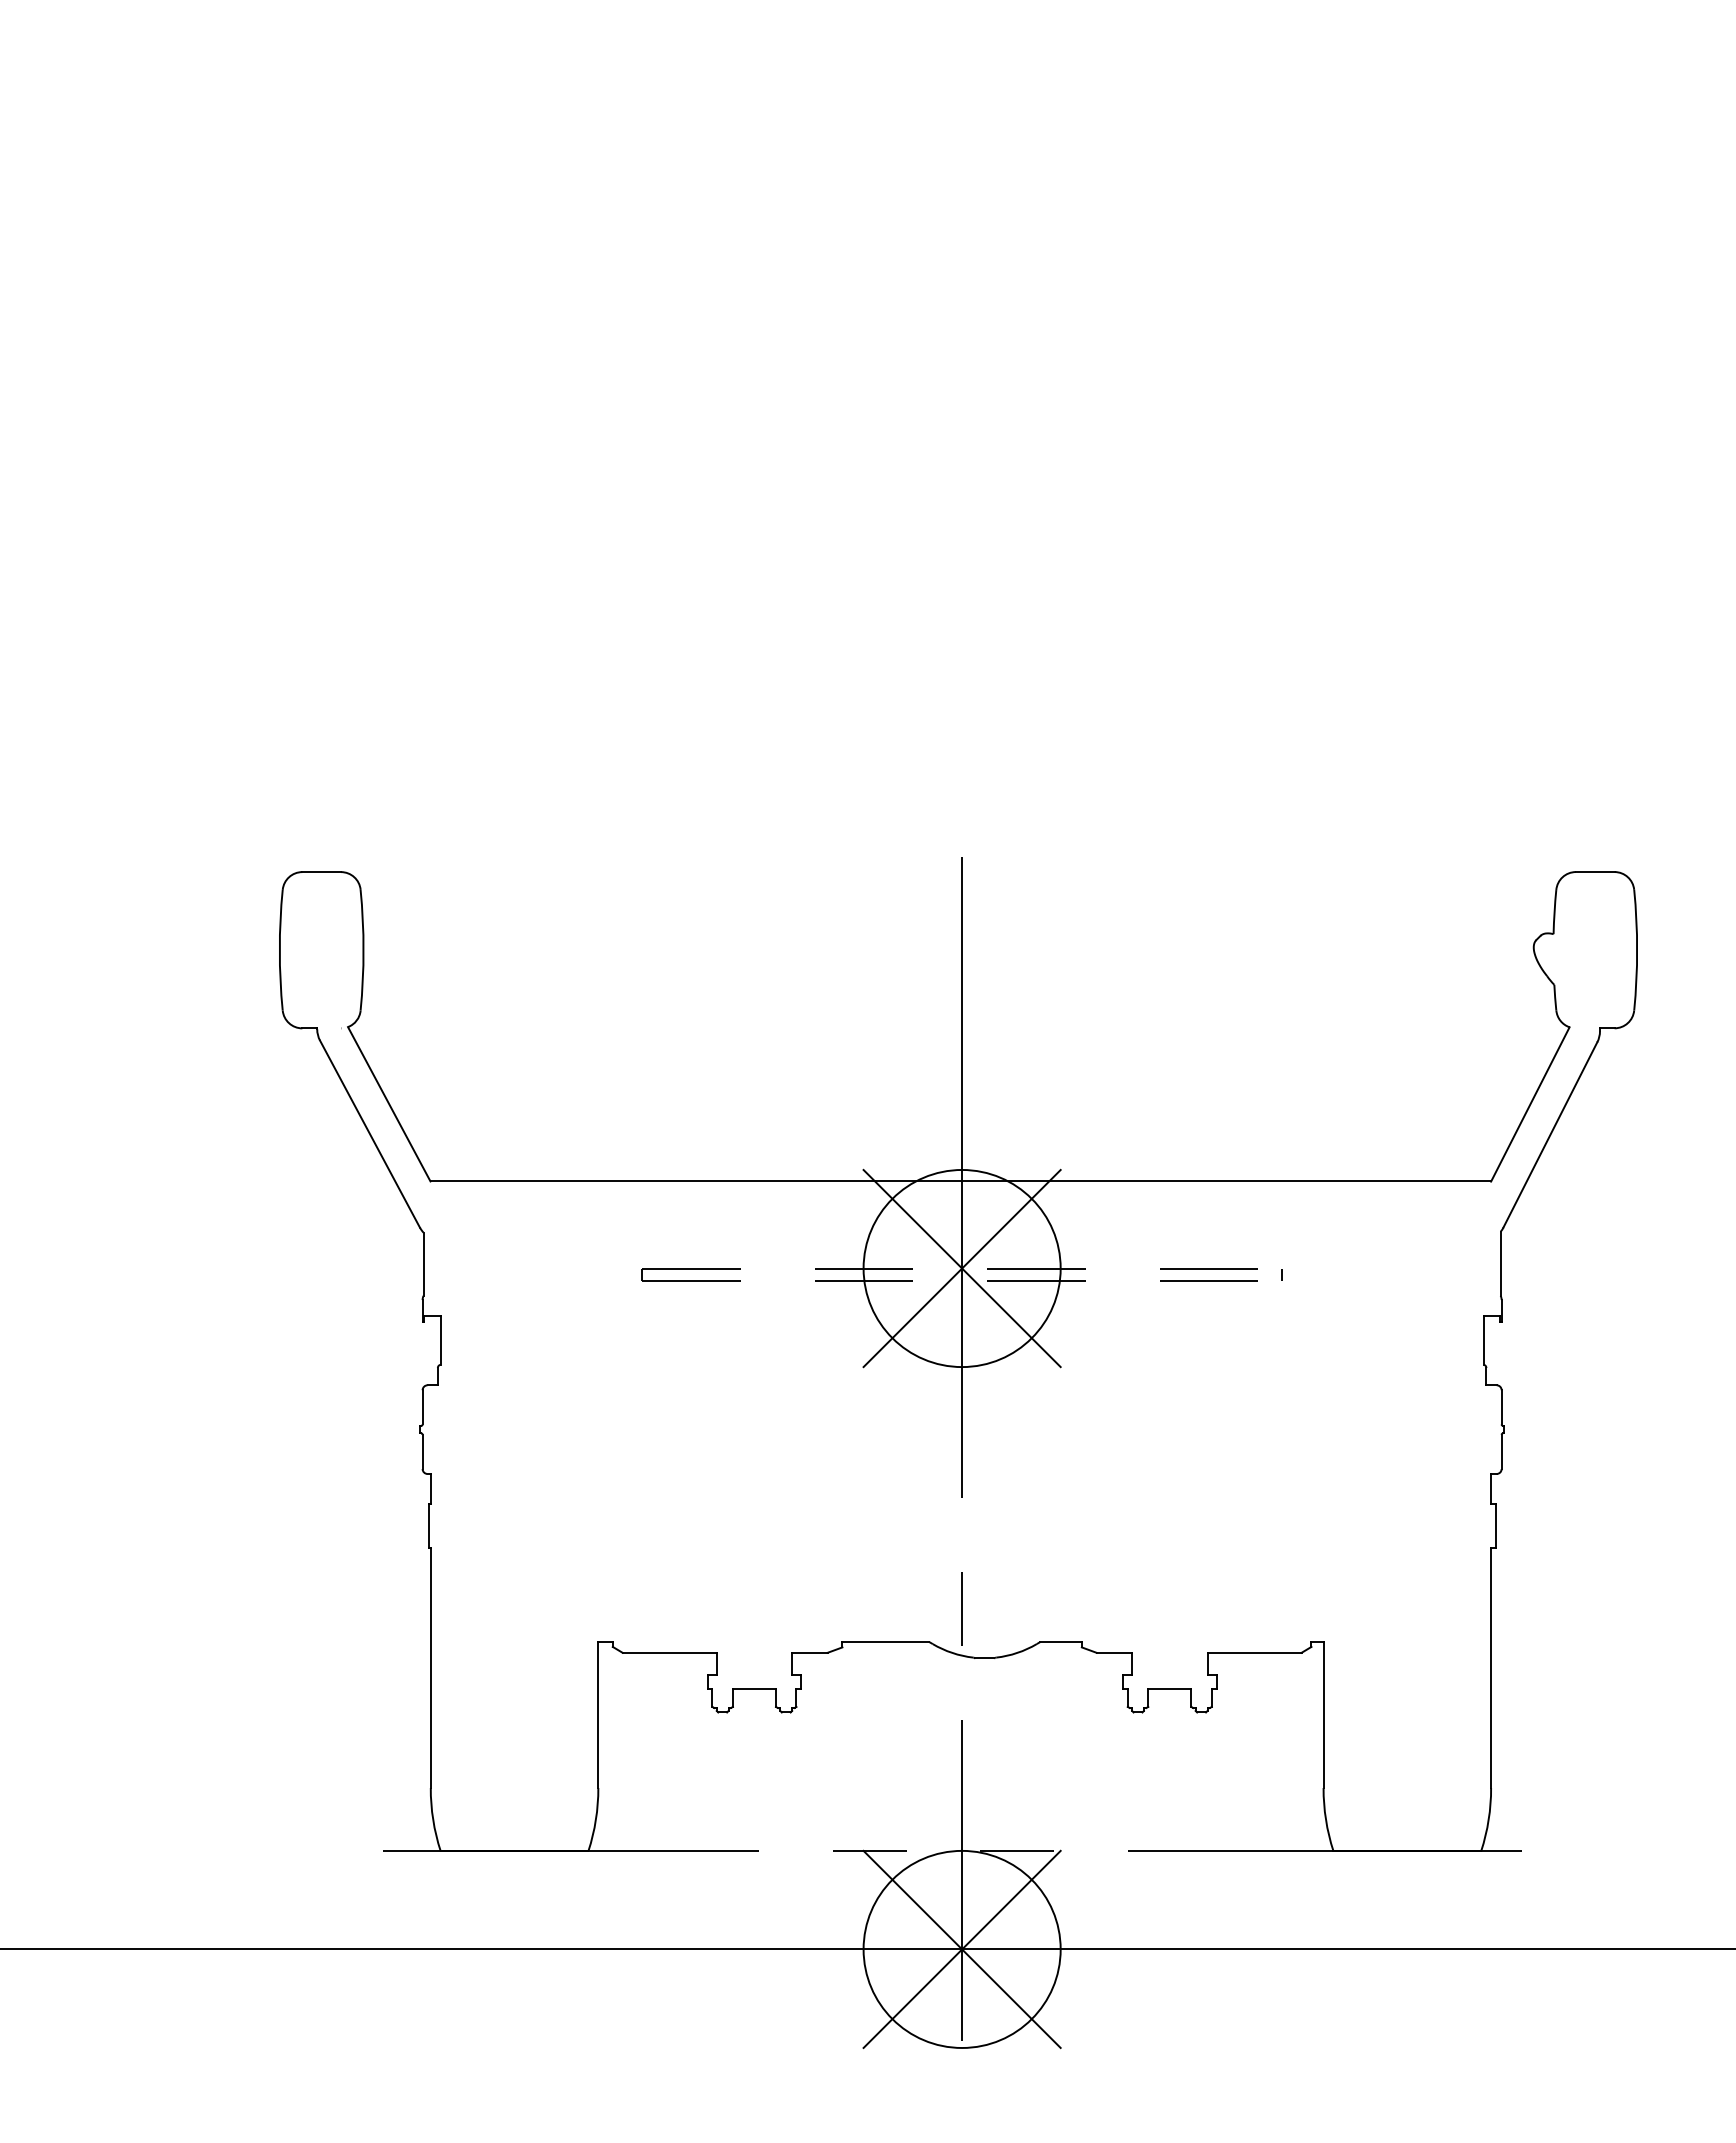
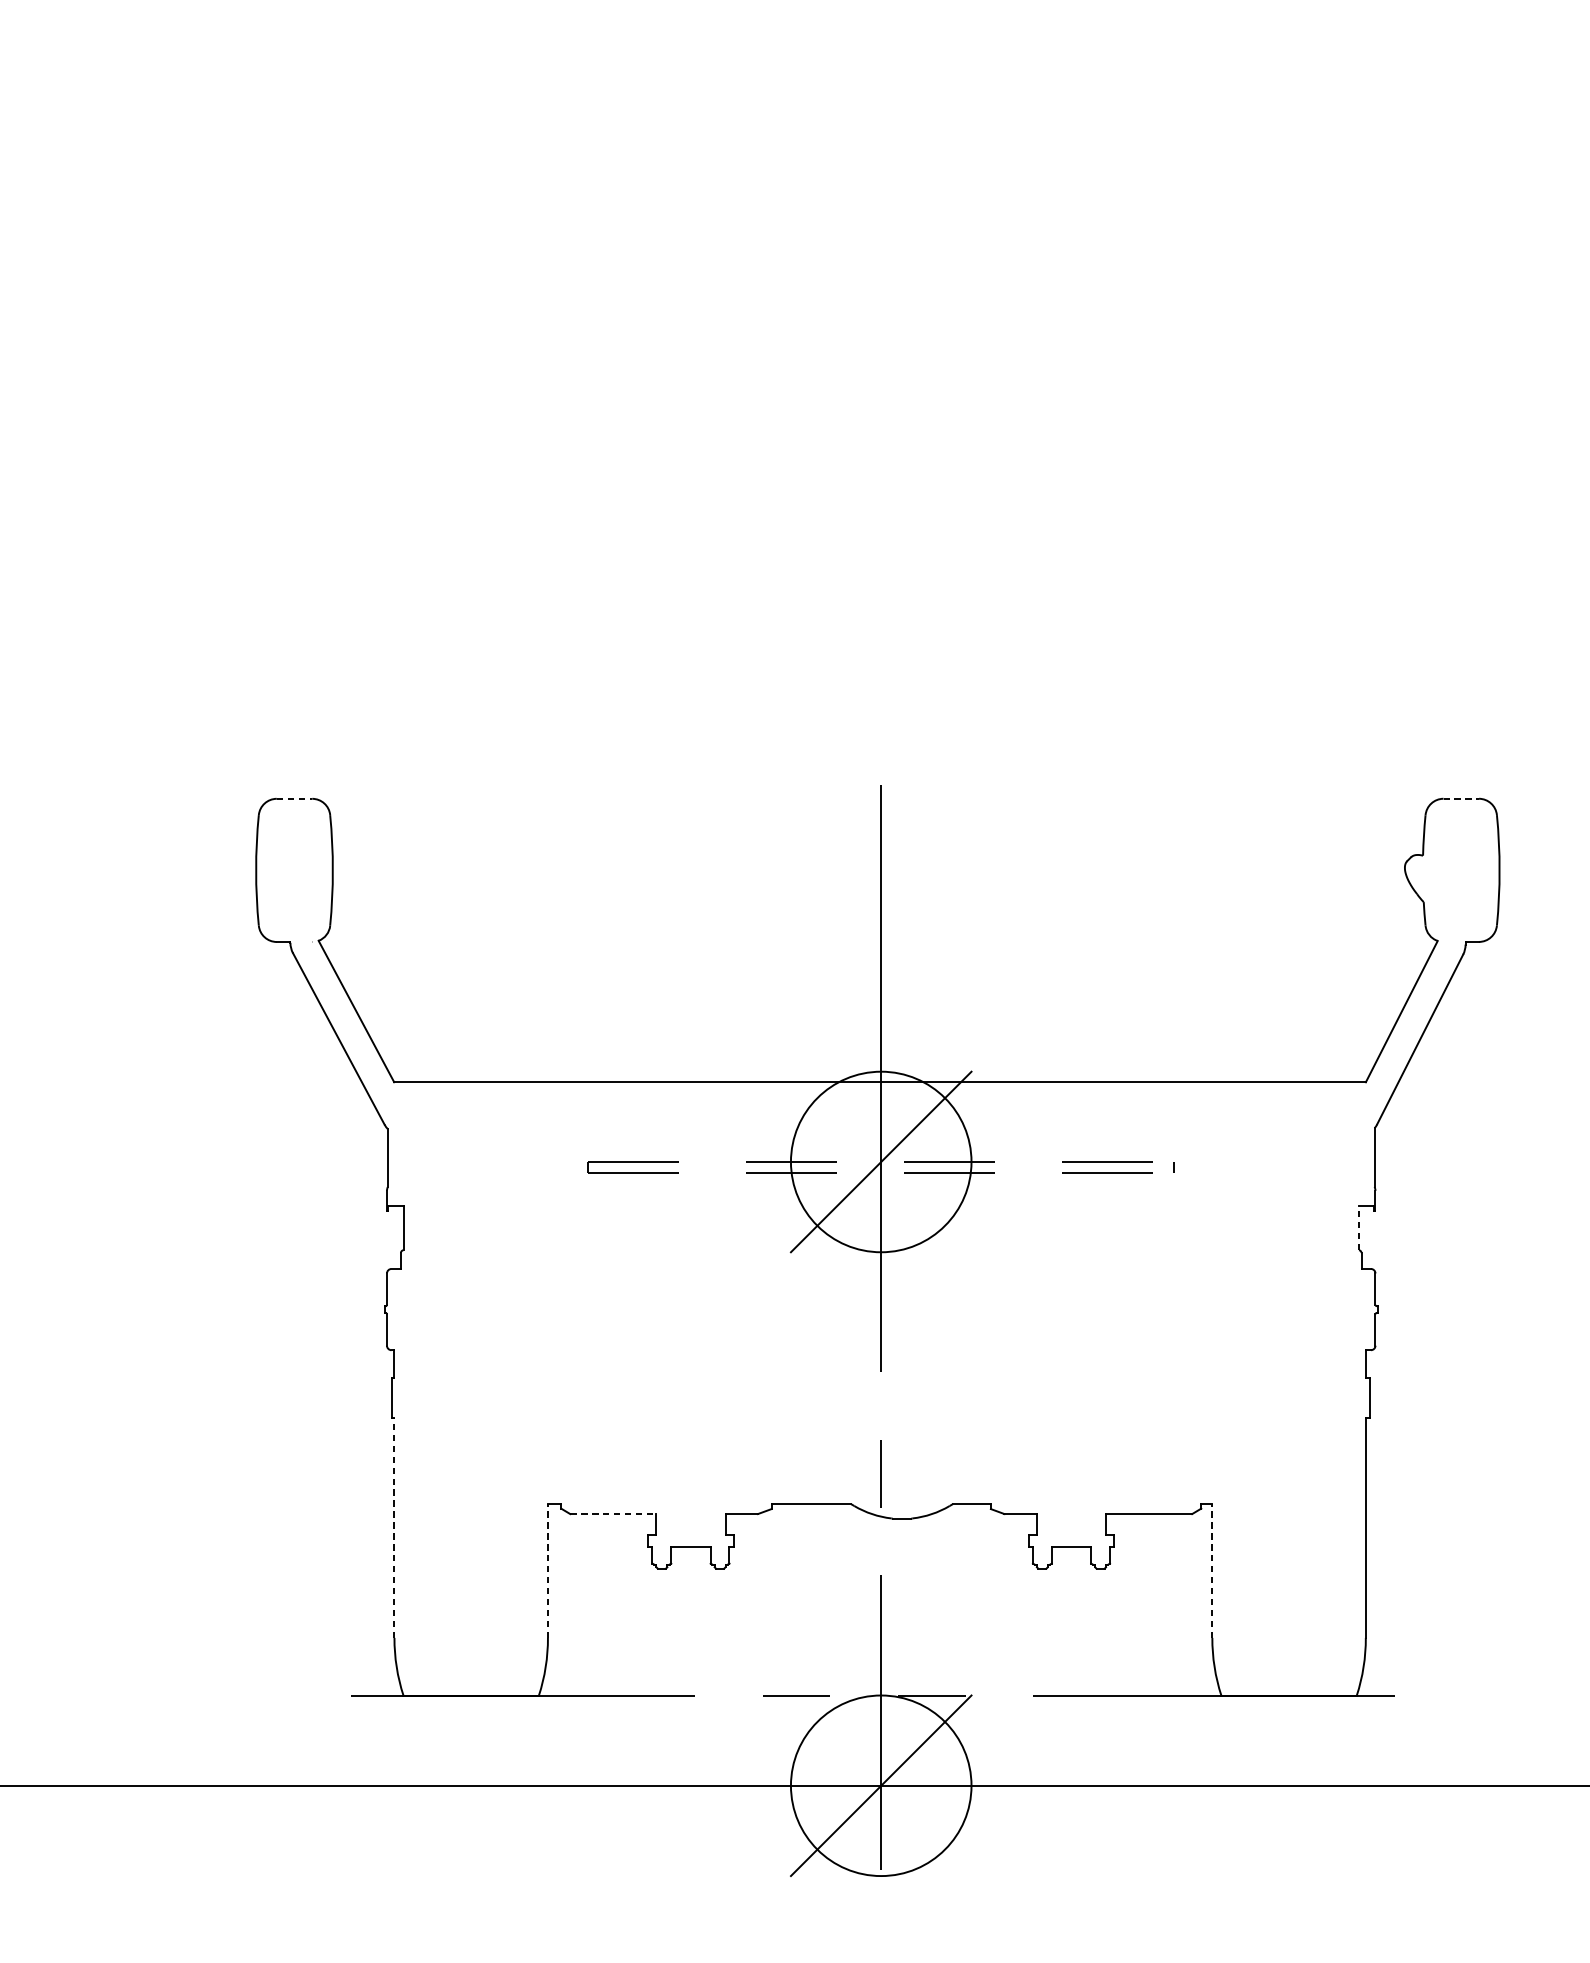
line: (322, 872) -> (295, 799), solid -> dashed
line: (1595, 872) -> (1461, 799), solid -> dashed
line: (961, 1268) -> (880, 1161), removed
line: (1483, 1340) -> (1358, 1227), solid -> dashed
line: (670, 1652) -> (614, 1513), solid -> dashed
line: (430, 1667) -> (394, 1527), solid -> dashed
line: (598, 1714) -> (548, 1570), solid -> dashed
line: (1323, 1714) -> (1212, 1570), solid -> dashed
line: (961, 1948) -> (880, 1784), removed

